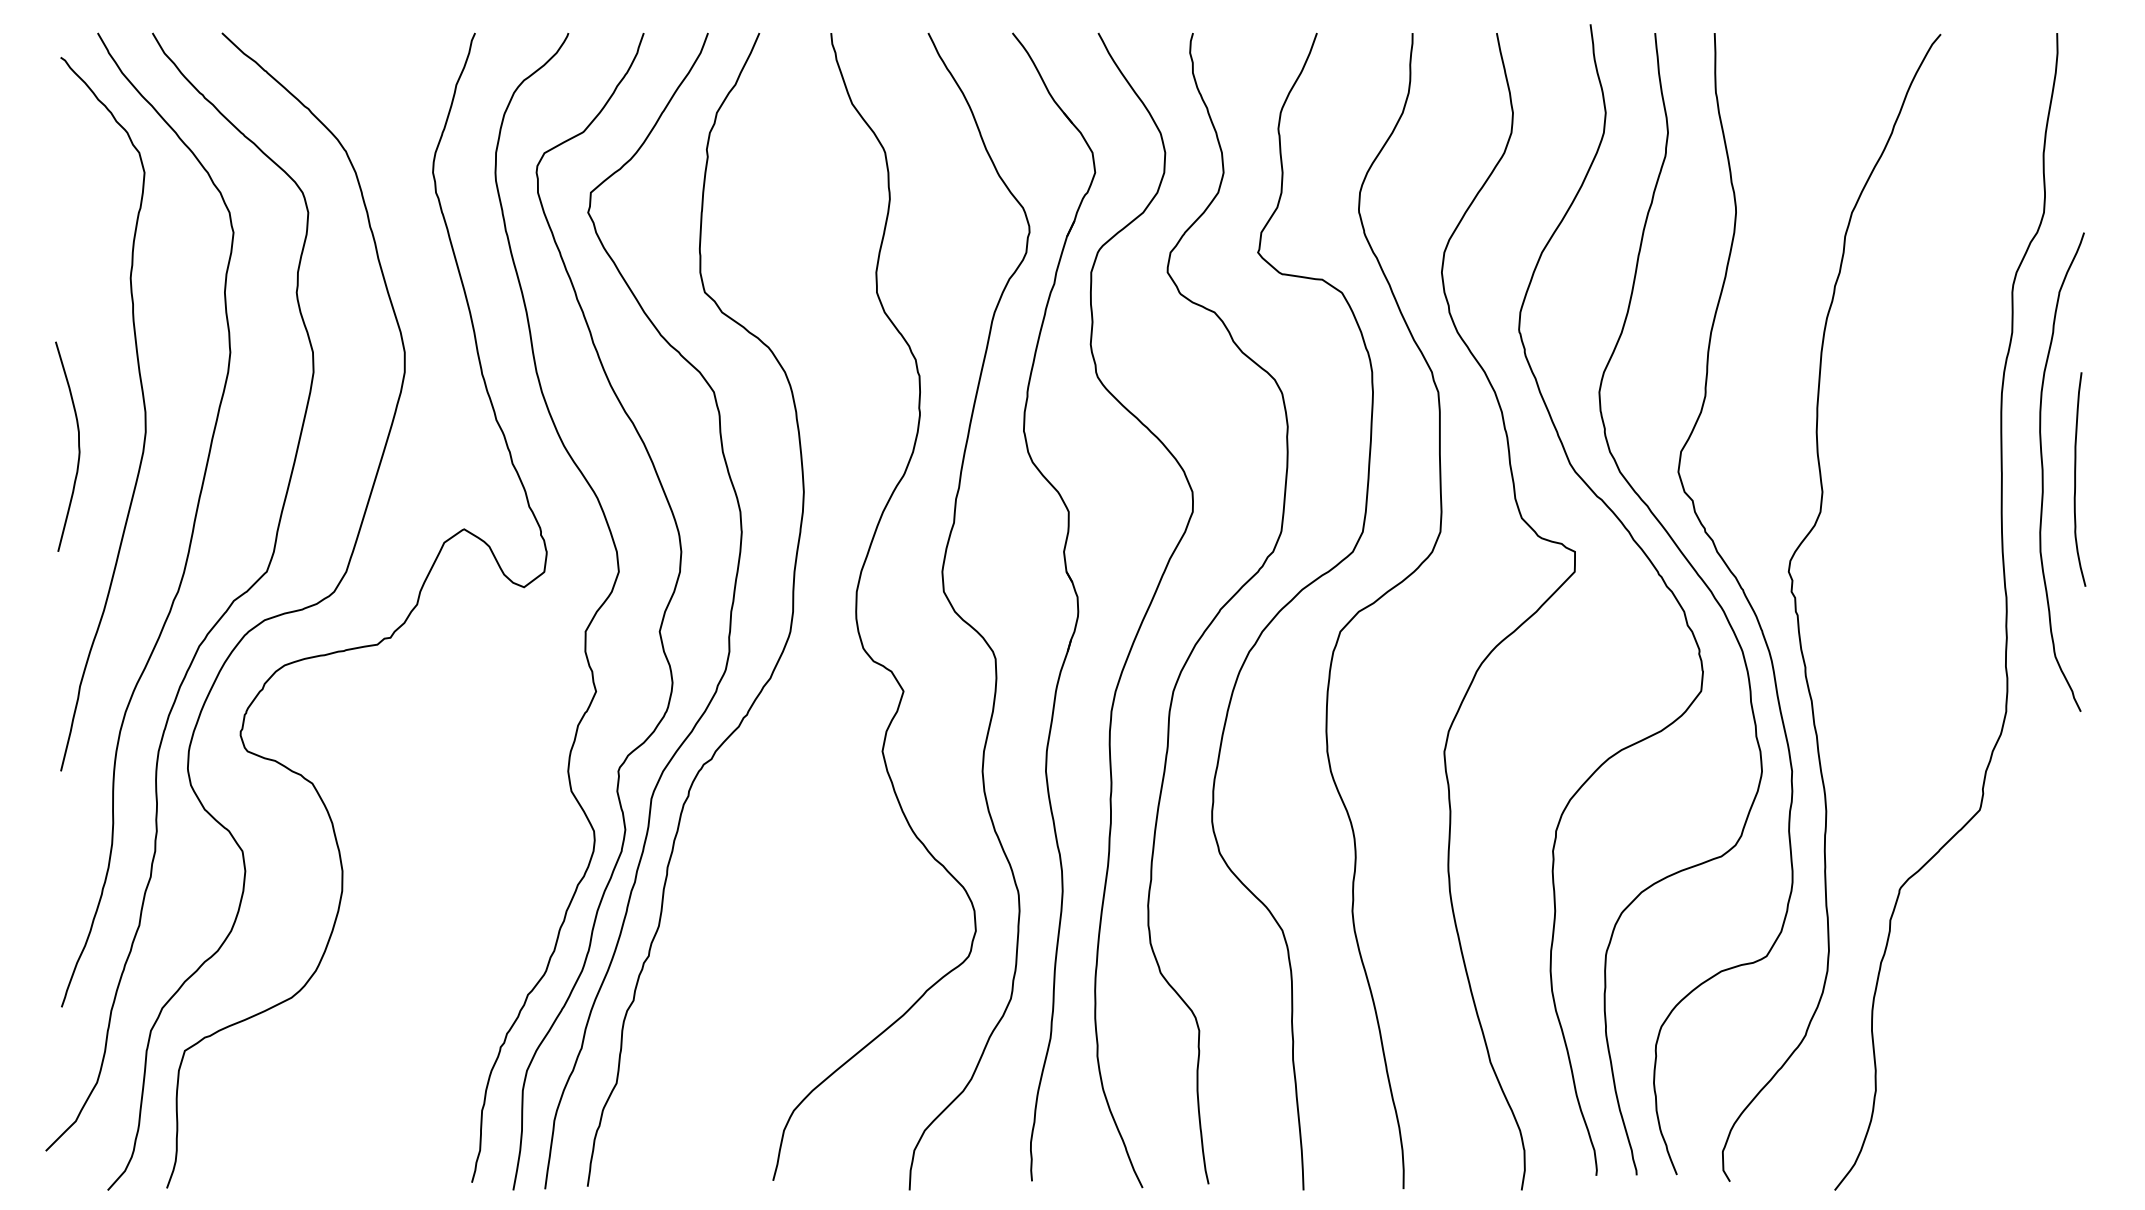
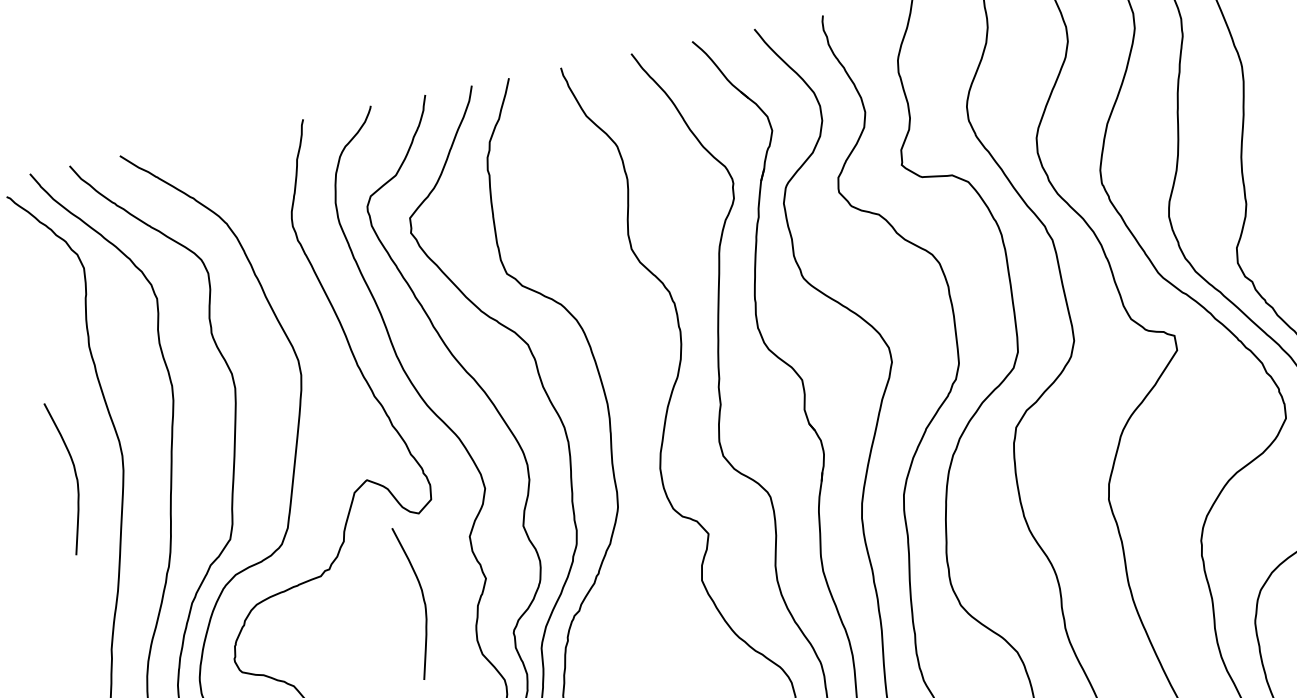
curve: (507, 704) -> (423, 600), added

